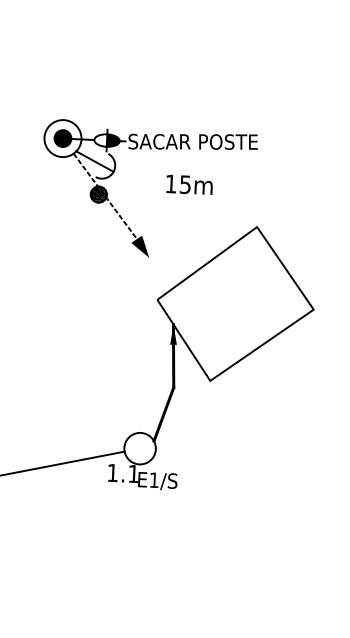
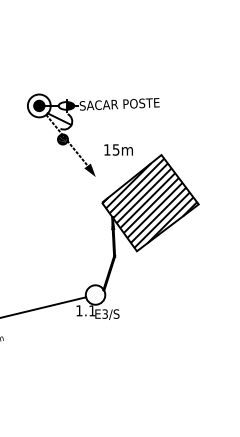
text: (189, 184) -> (118, 149), moved
hatch: (234, 302) -> (149, 202), added
text: (153, 479) -> (104, 313), E1/S -> E3/S

